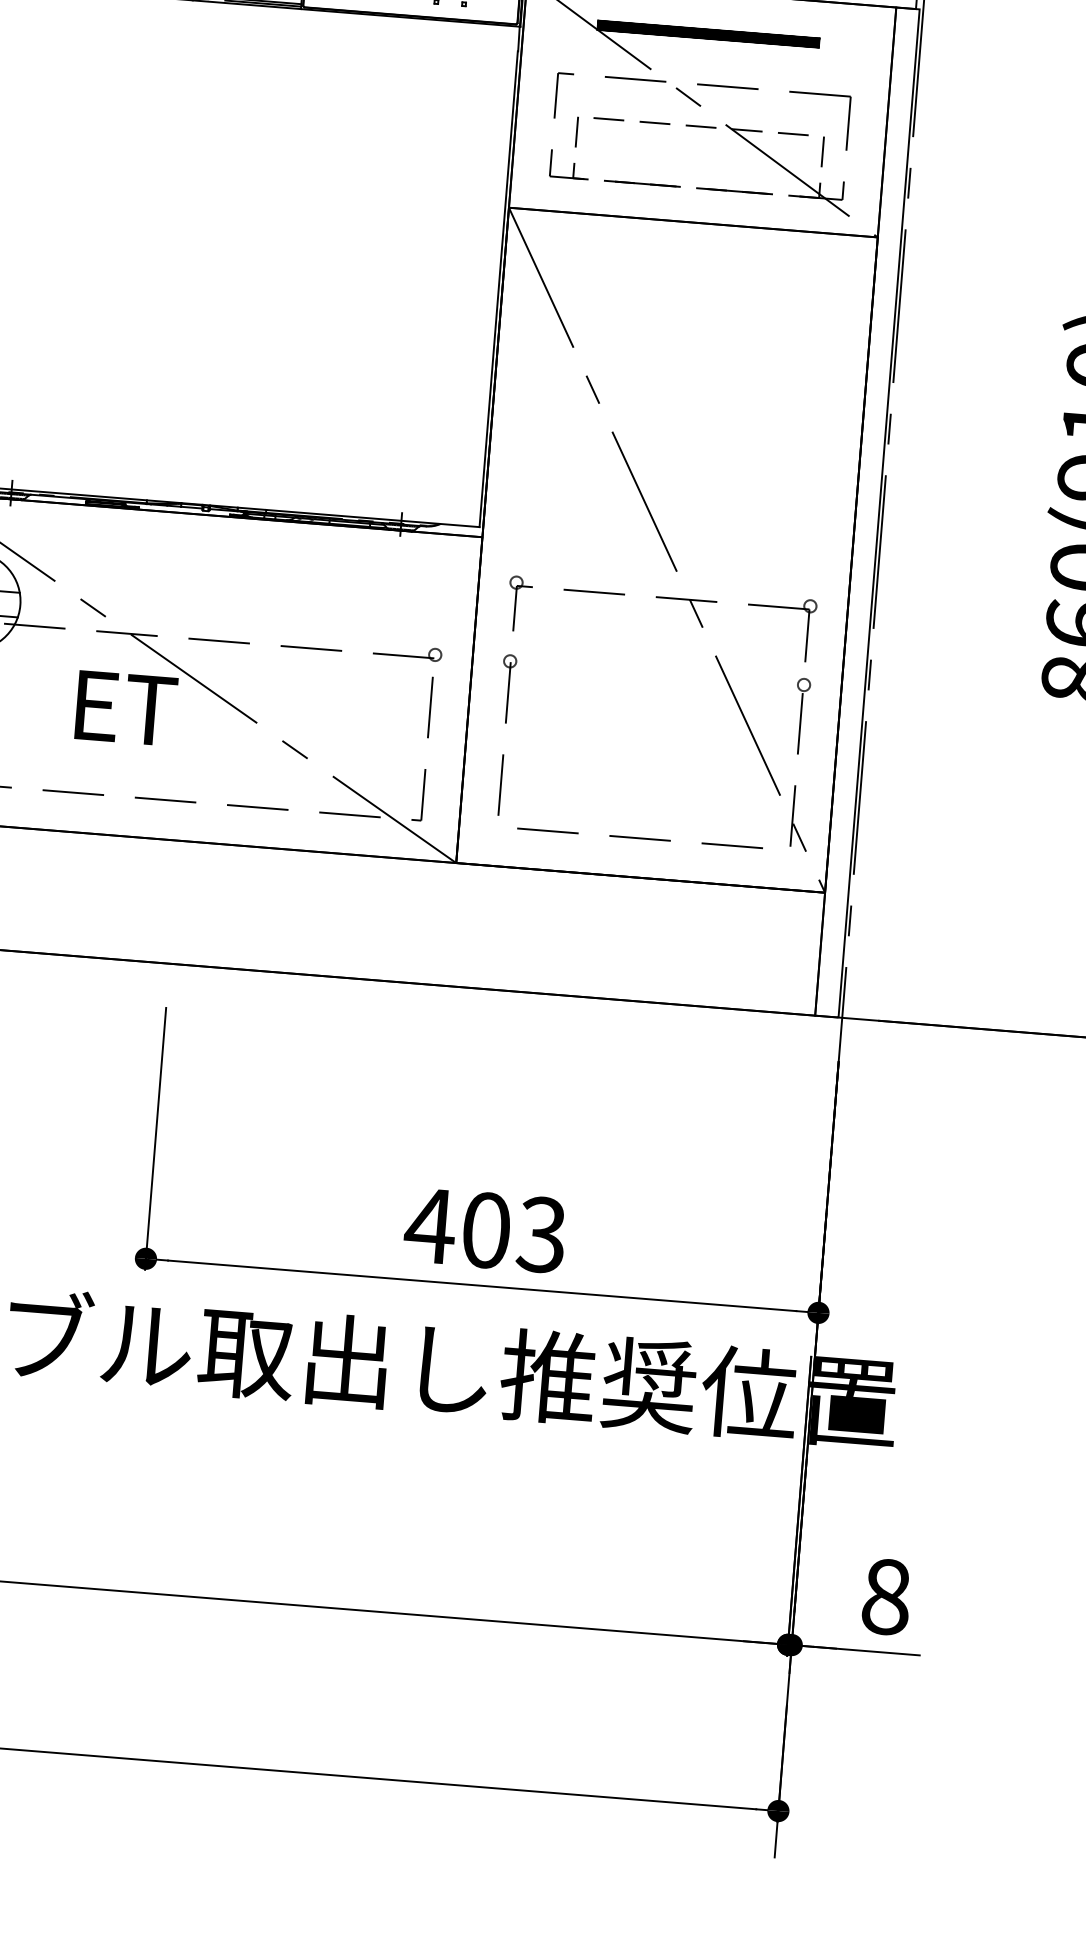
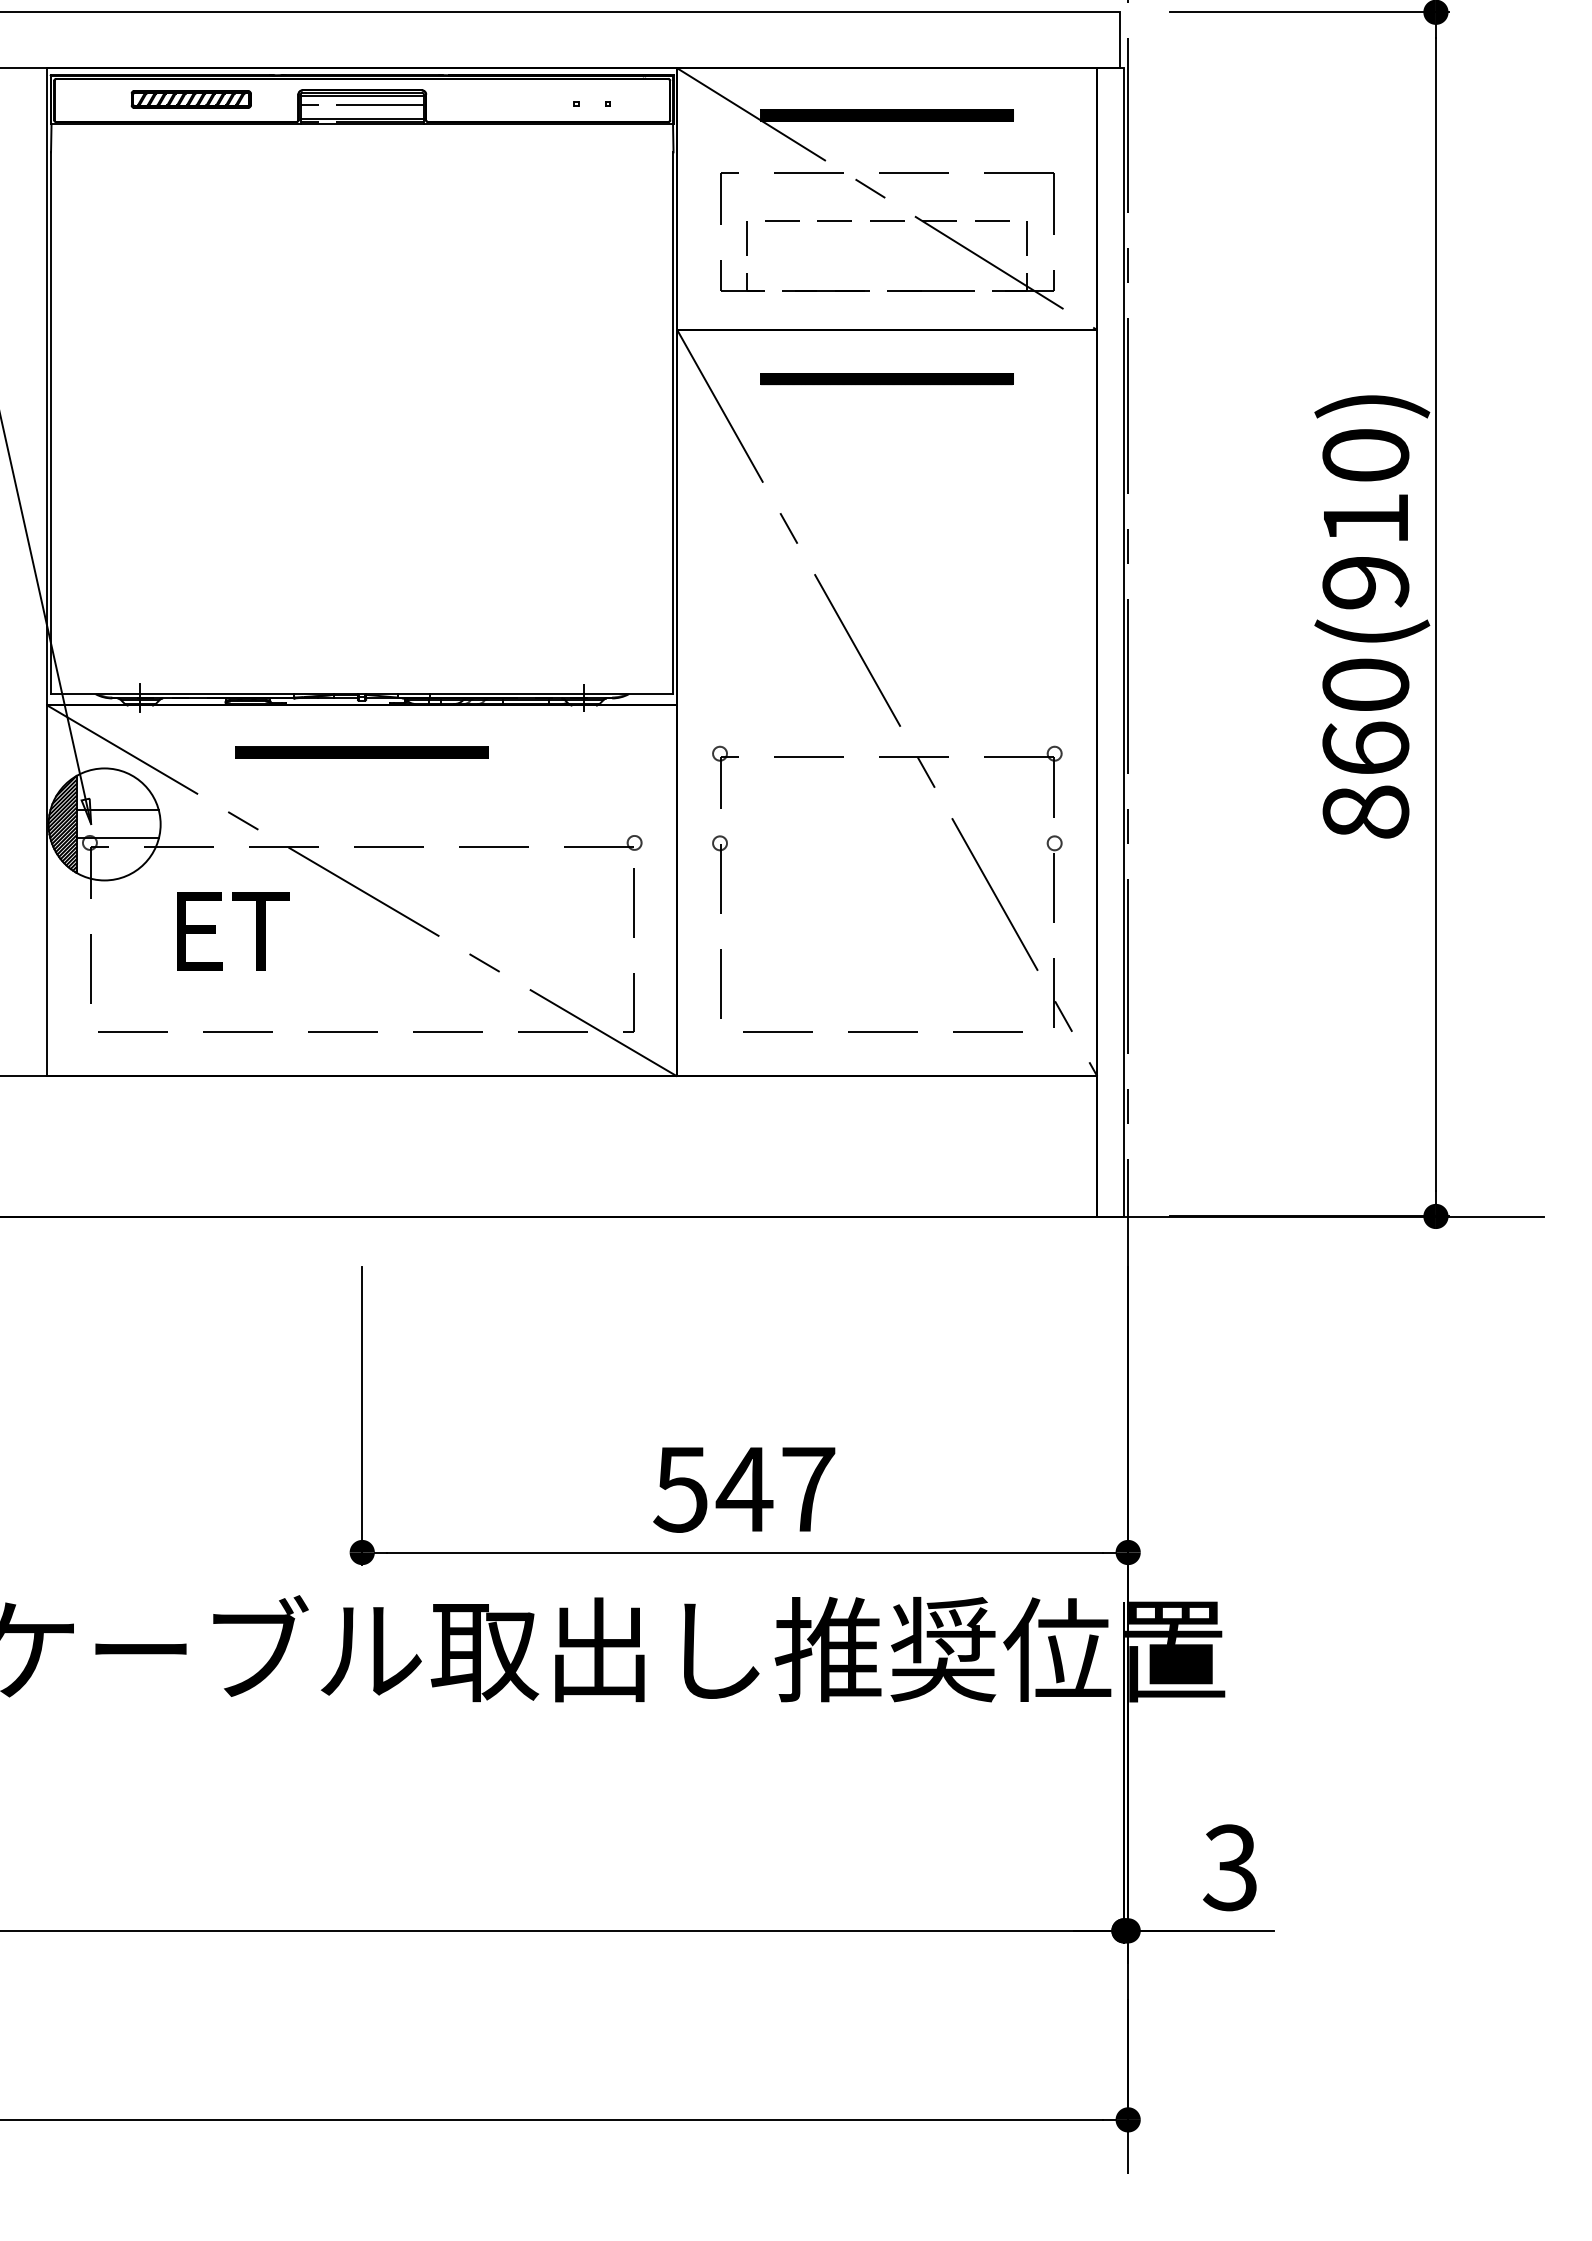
part: (689, 265) -> (886, 379), added
part: (201, 556) -> (361, 752), added
text: (126, 708) -> (233, 931), moved
text: (485, 1230) -> (743, 1489), 403 -> 547
text: (886, 1596) -> (1230, 1867), 8 -> 3

